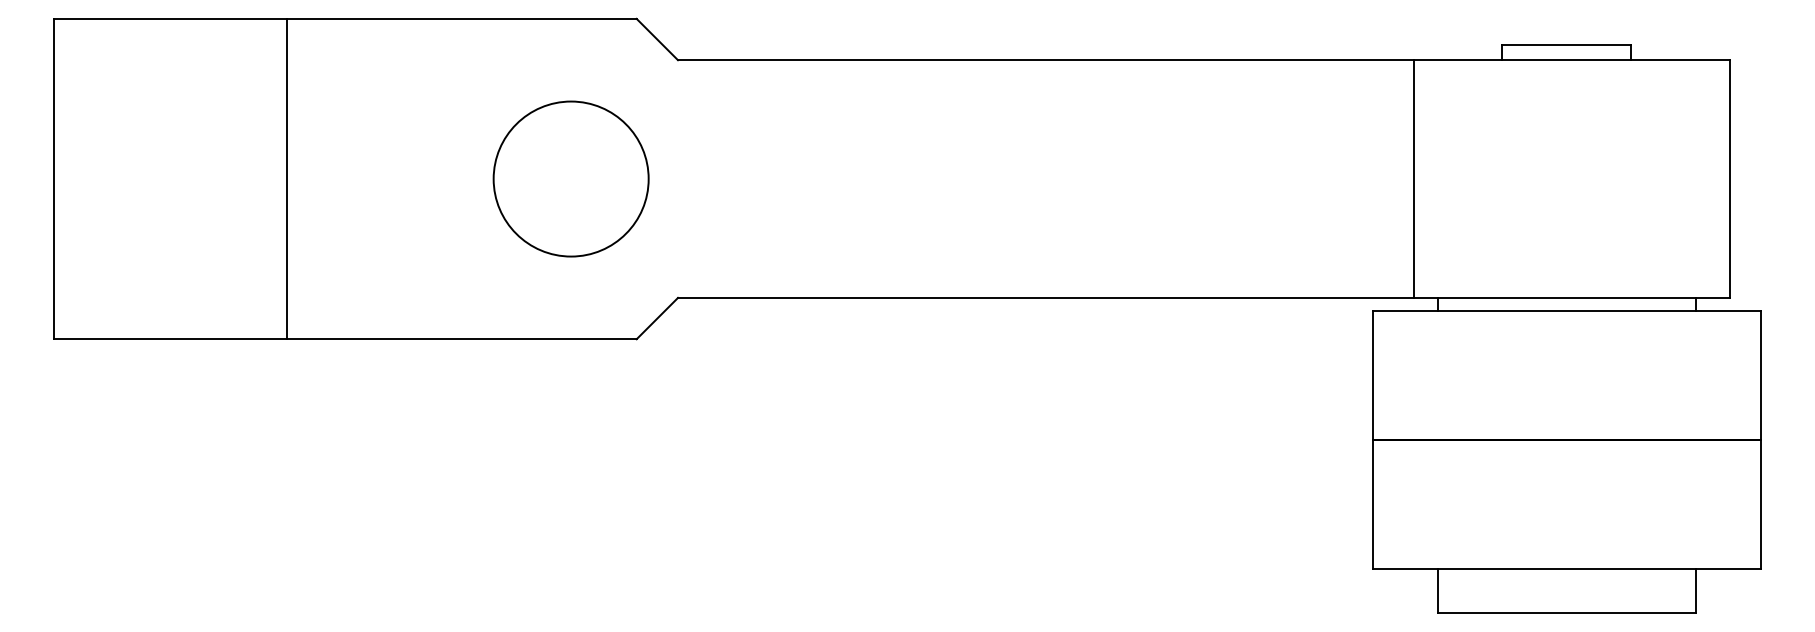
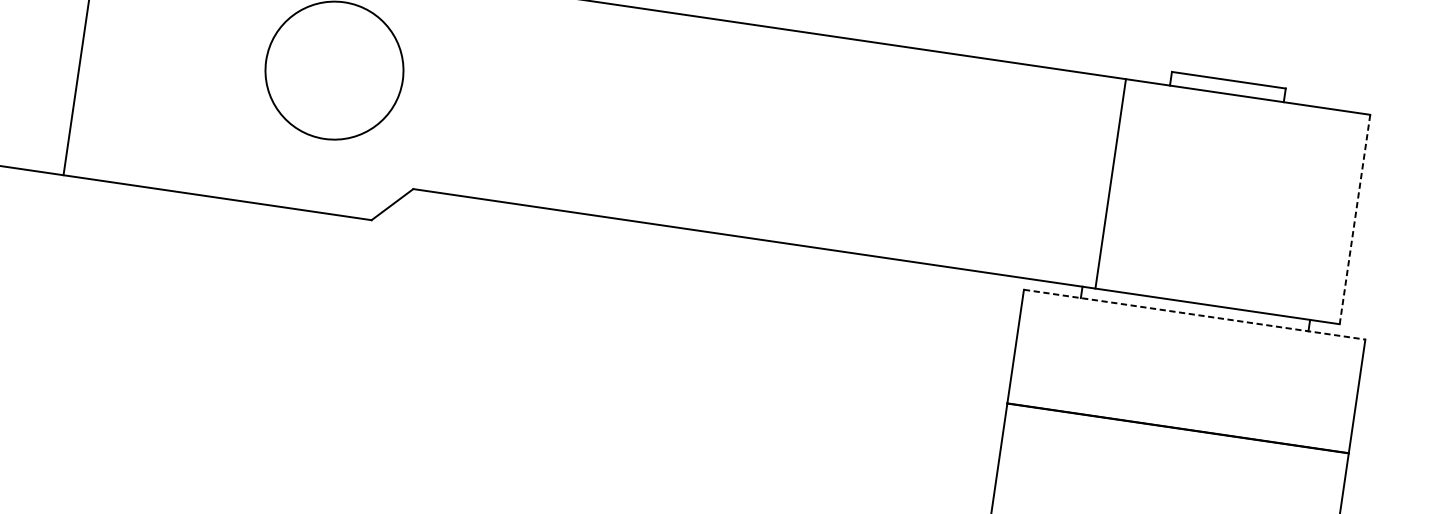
line: (1414, 178) -> (1111, 183), moved
line: (1729, 179) -> (1354, 219), solid -> dashed
line: (1566, 310) -> (1194, 314), solid -> dashed

